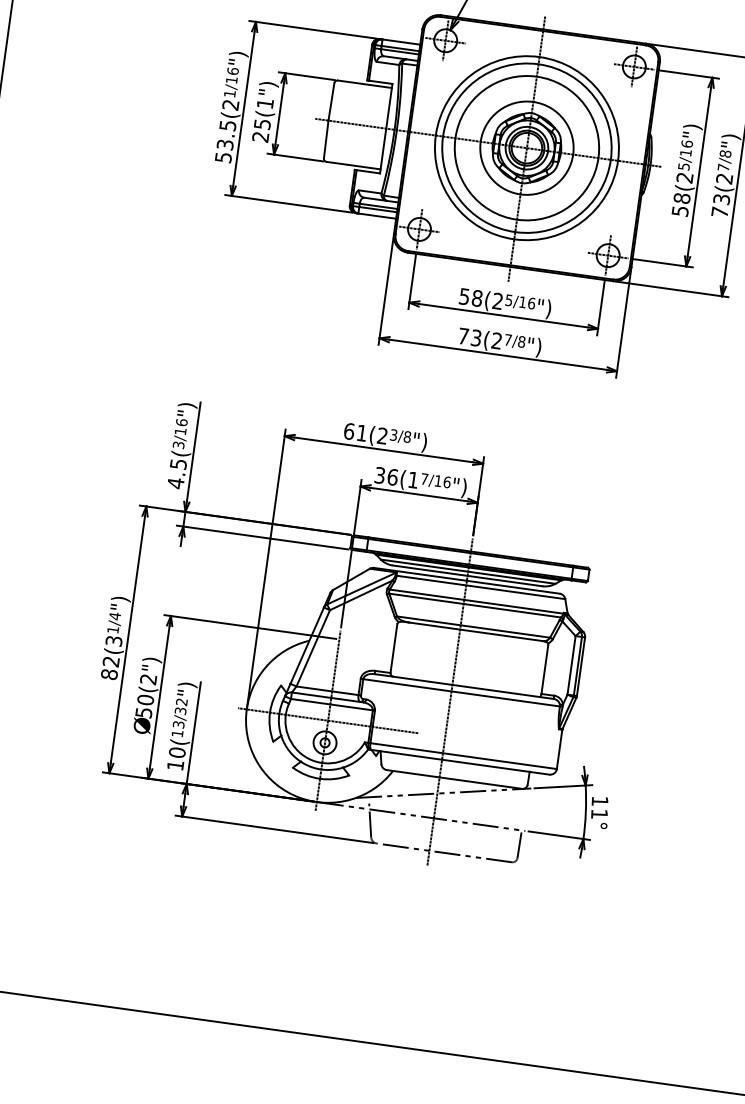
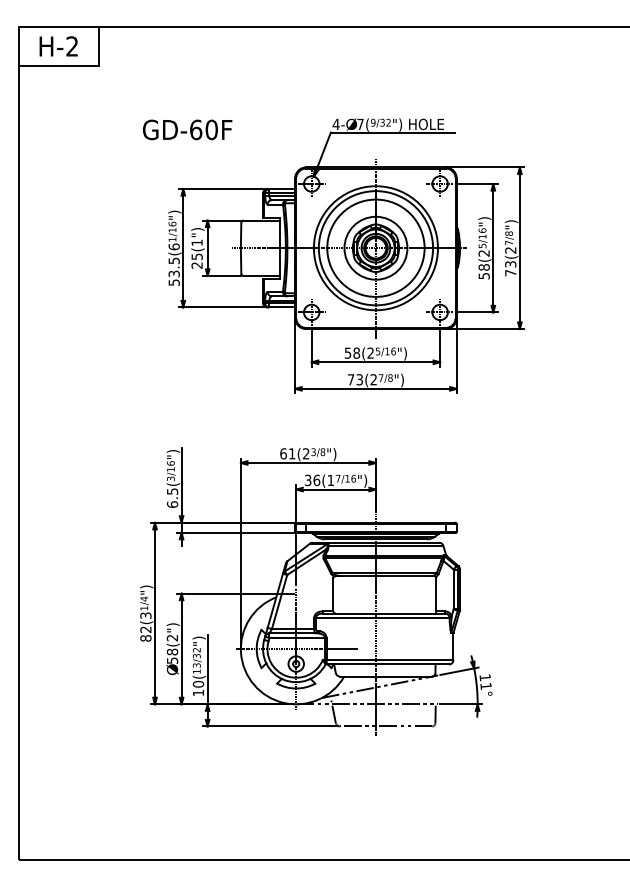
text: (229, 104) -> (173, 246), 53.5(2 -> 53.5(6
text: (175, 483) -> (172, 504), 4.5( -> 6.5(
text: (145, 699) -> (172, 651), 50(2") -> 58(2")

